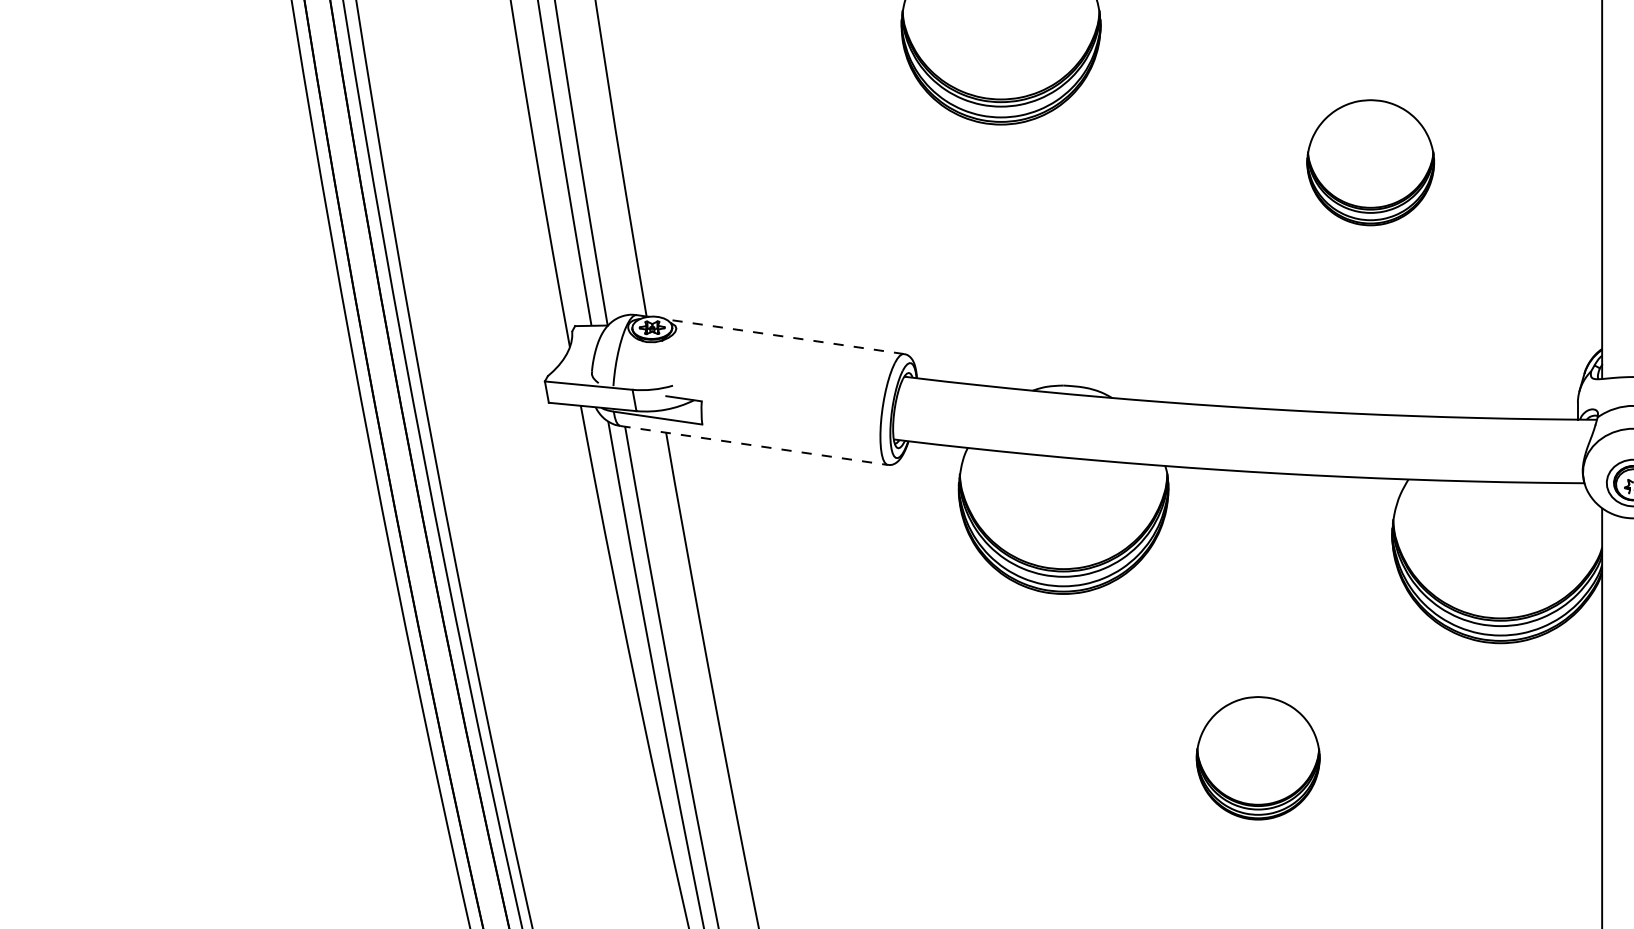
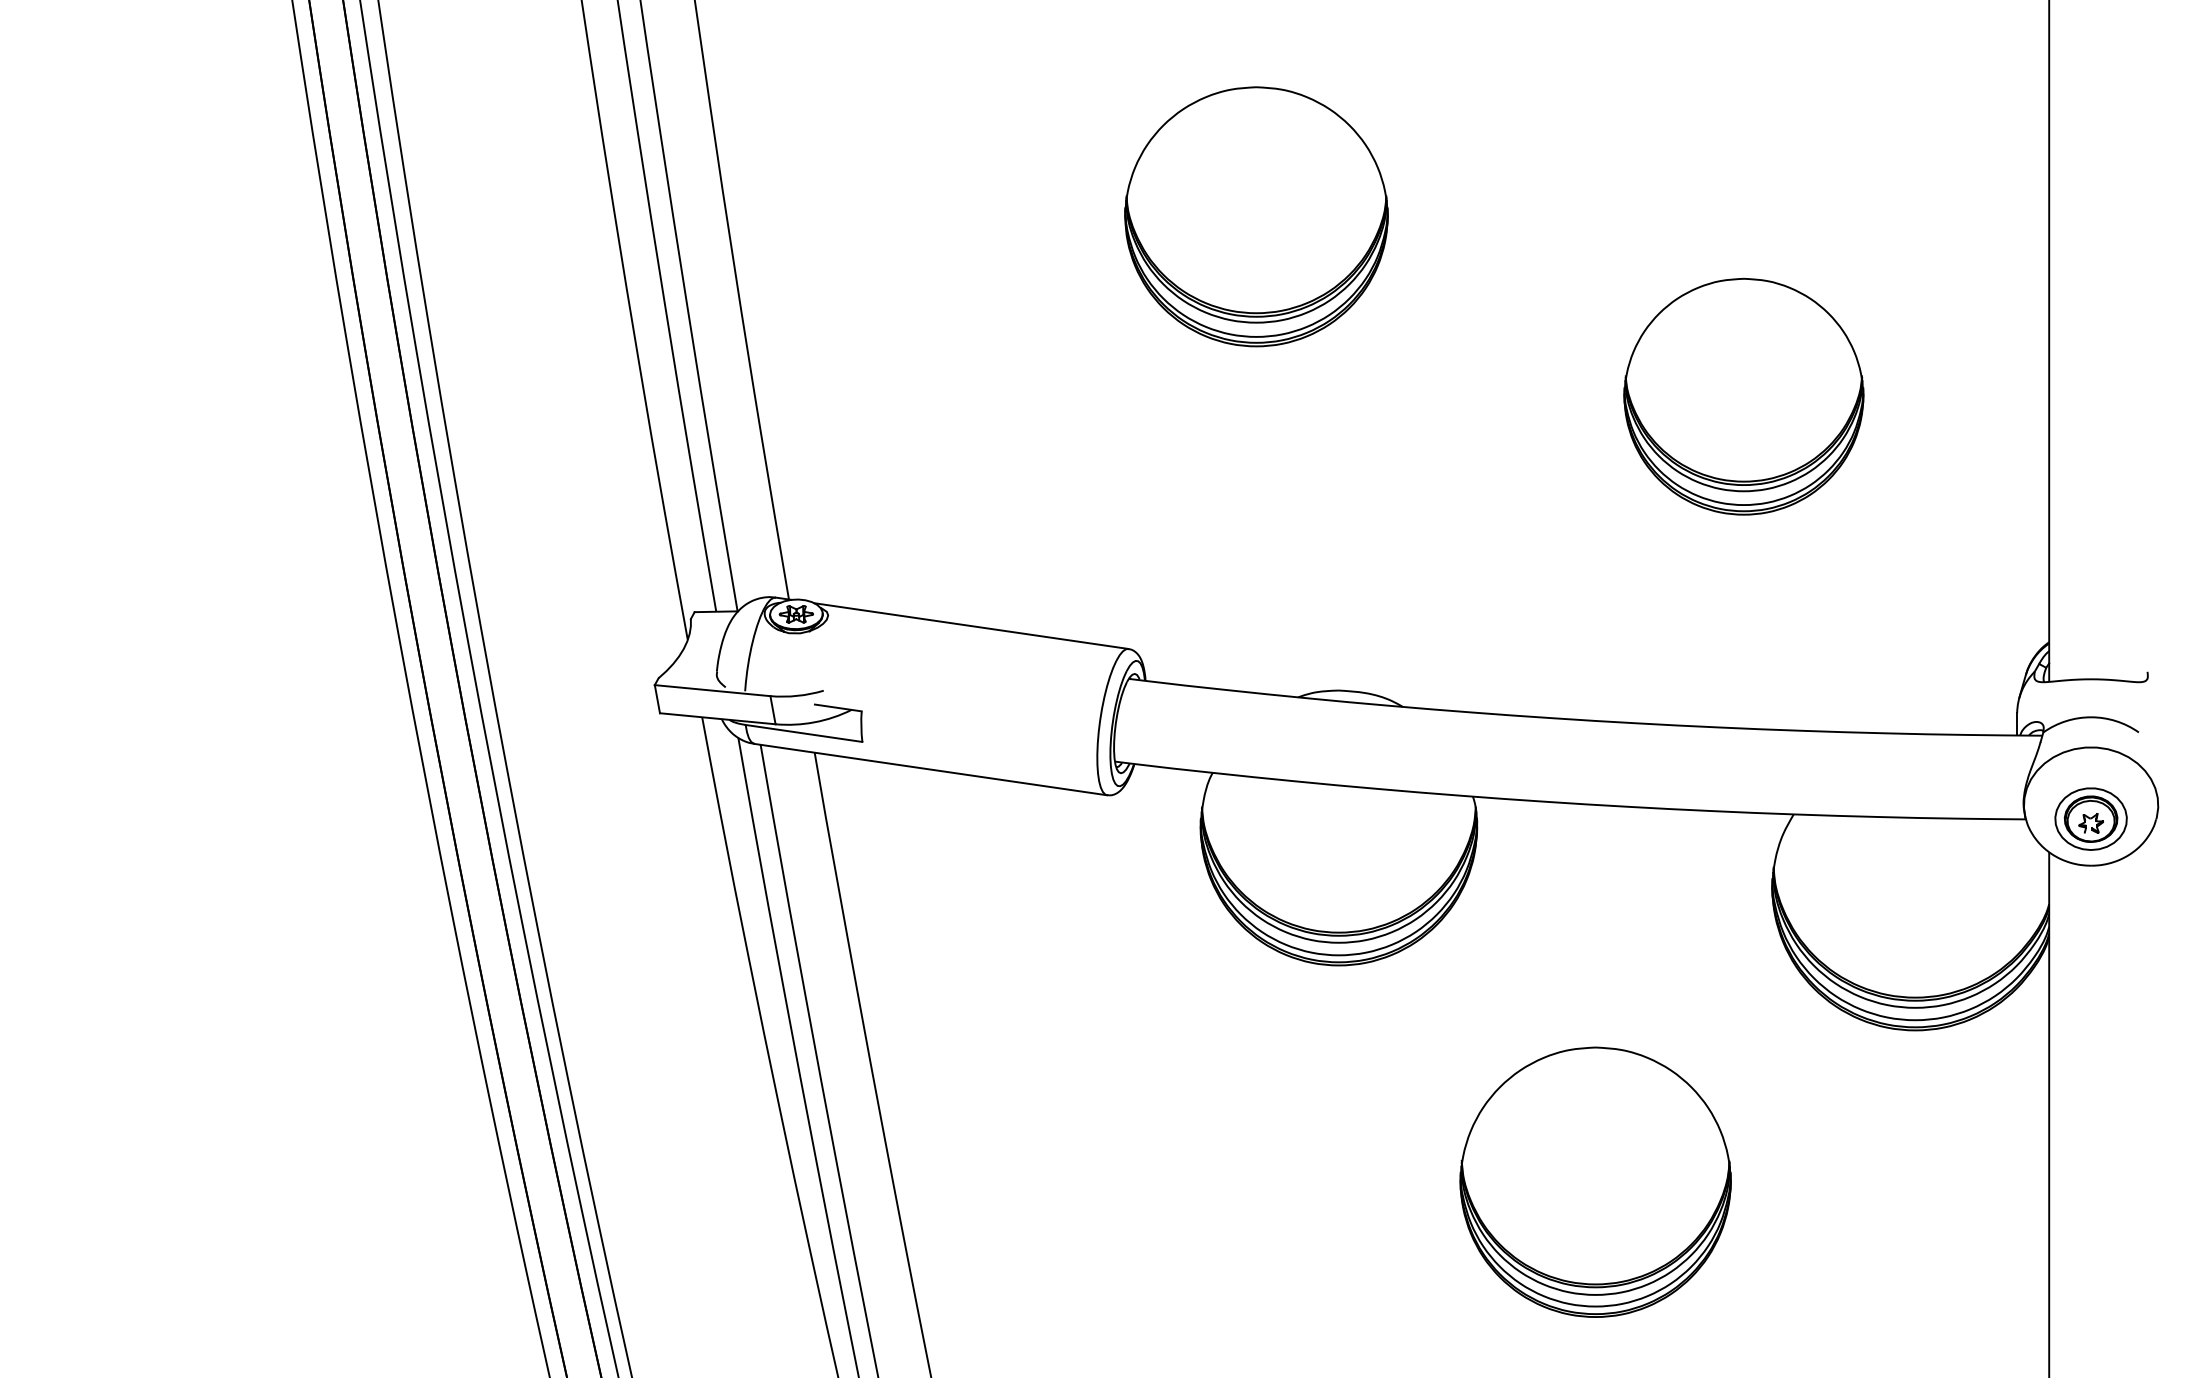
part: (1370, 162) -> (1743, 396), size x1.43
line: (785, 337) -> (971, 626), dashed -> solid
line: (754, 445) -> (931, 769), dashed -> solid
part: (1258, 757) -> (1595, 1181), size x1.67

